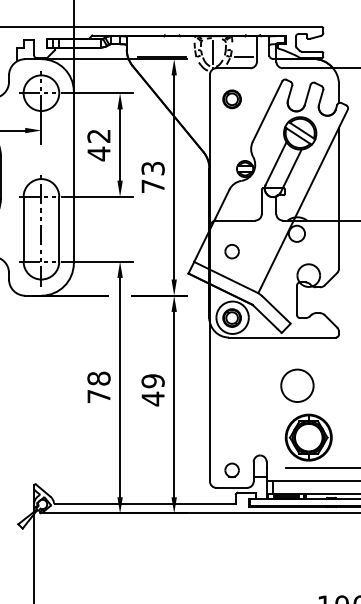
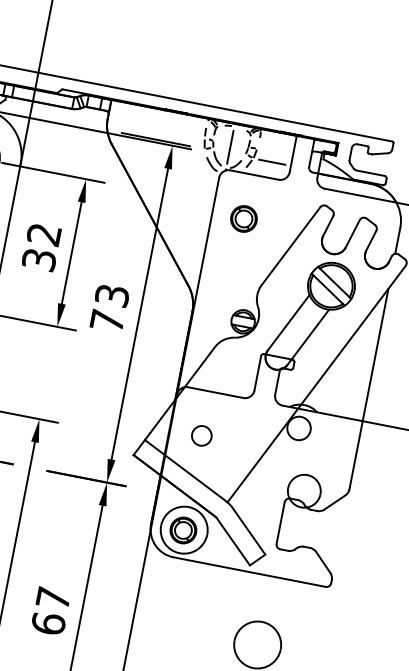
text: (98, 153) -> (38, 259), 42 -> 32
text: (152, 390) -> (49, 611), 49 -> 67

